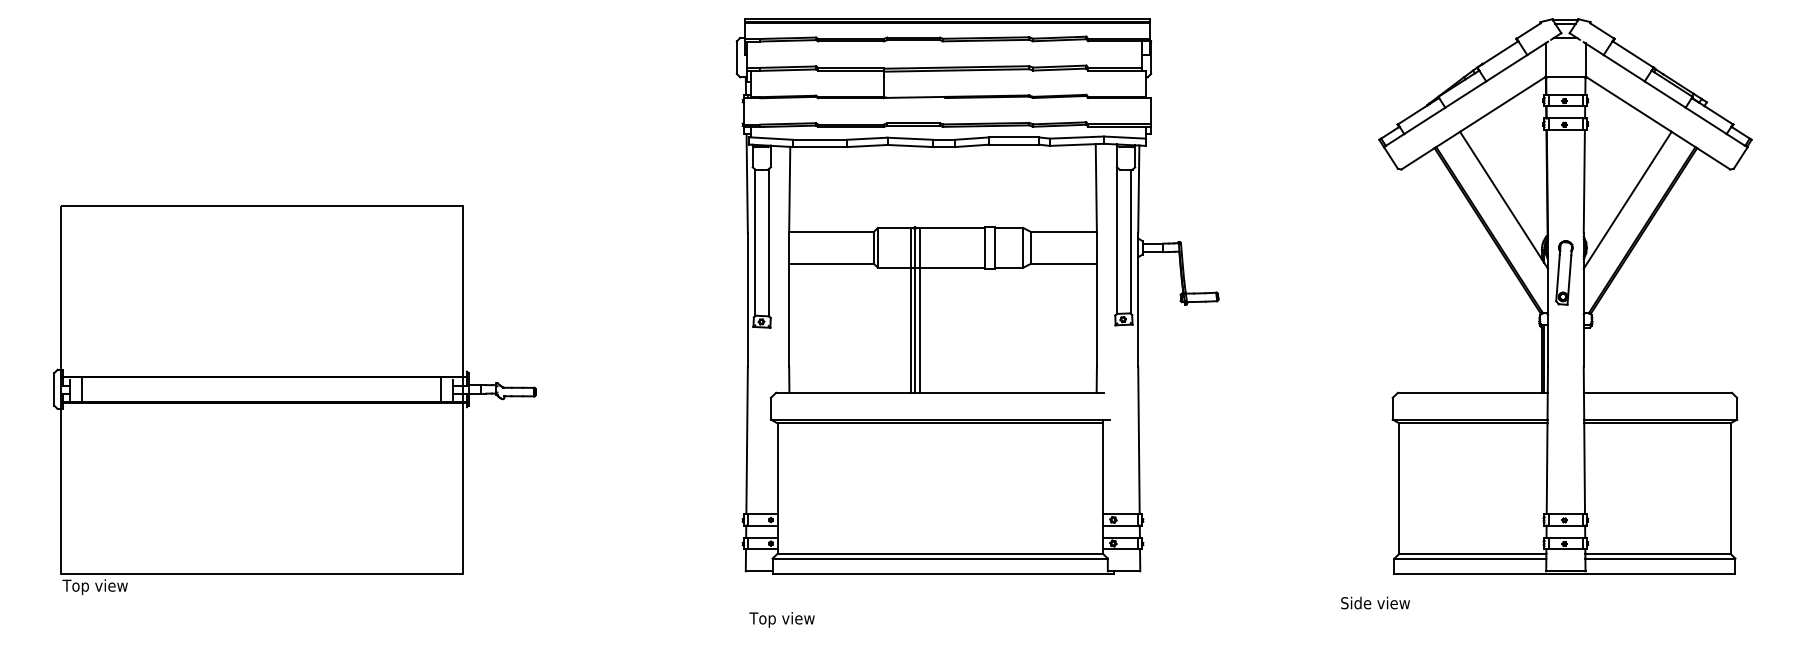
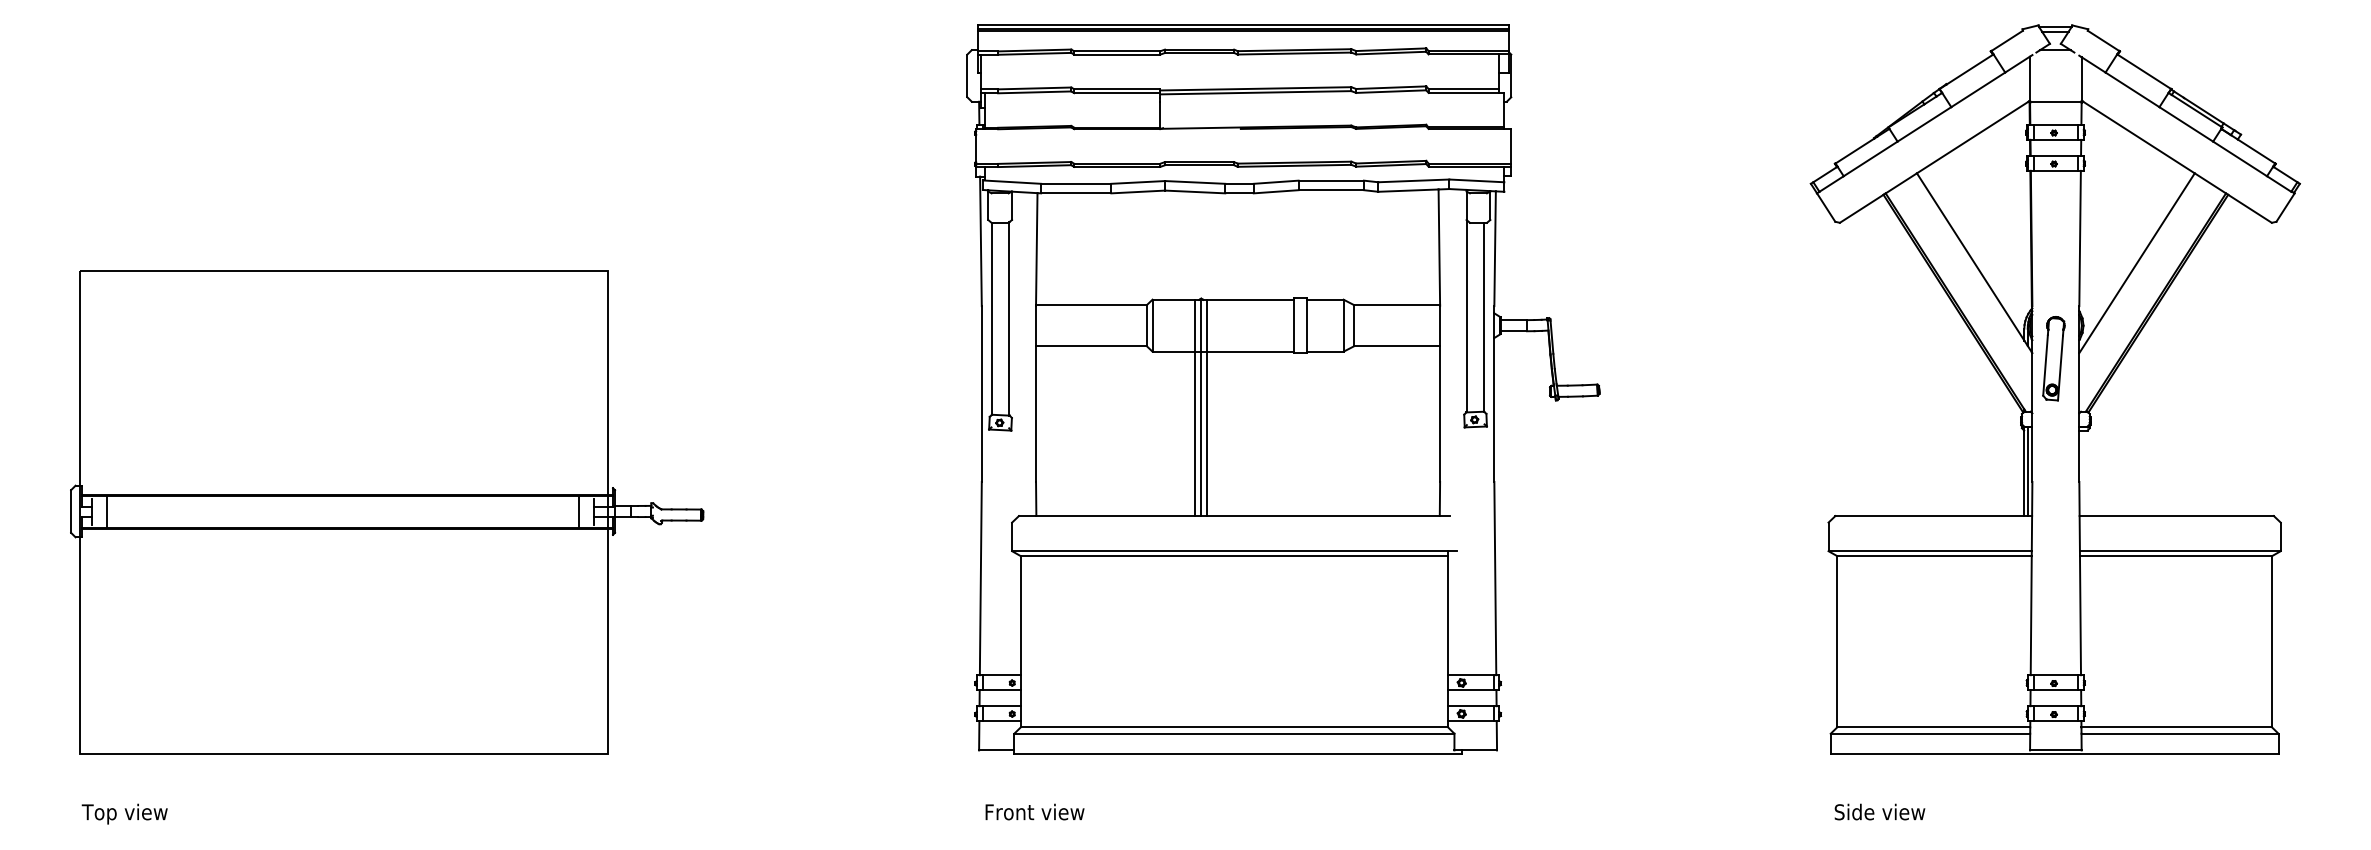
text: (94, 586) -> (124, 813), moved
text: (1375, 602) -> (1879, 811), moved
text: (787, 619) -> (1033, 813), Top view -> Front view

